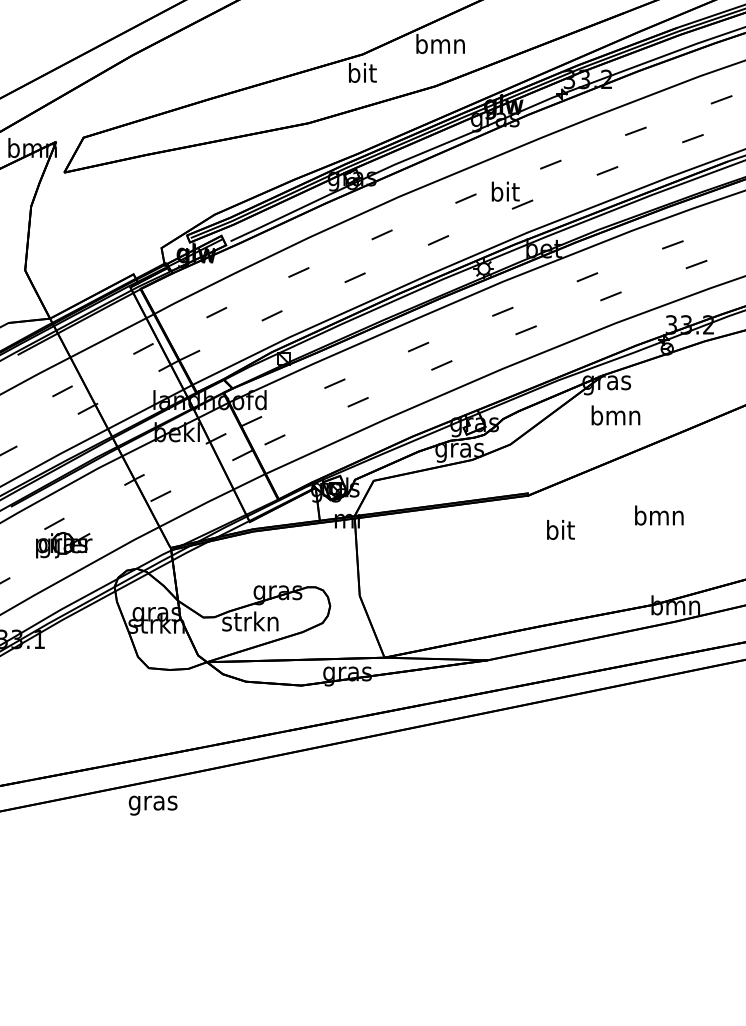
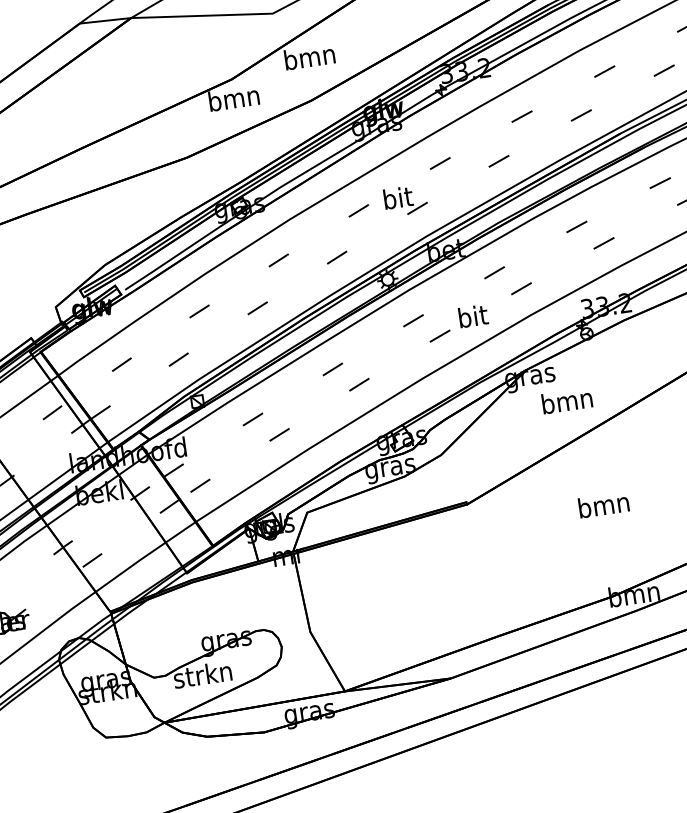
text: (362, 72) -> (234, 97), bit -> bmn
text: (615, 415) -> (566, 401), moved
text: (560, 529) -> (472, 315), moved

